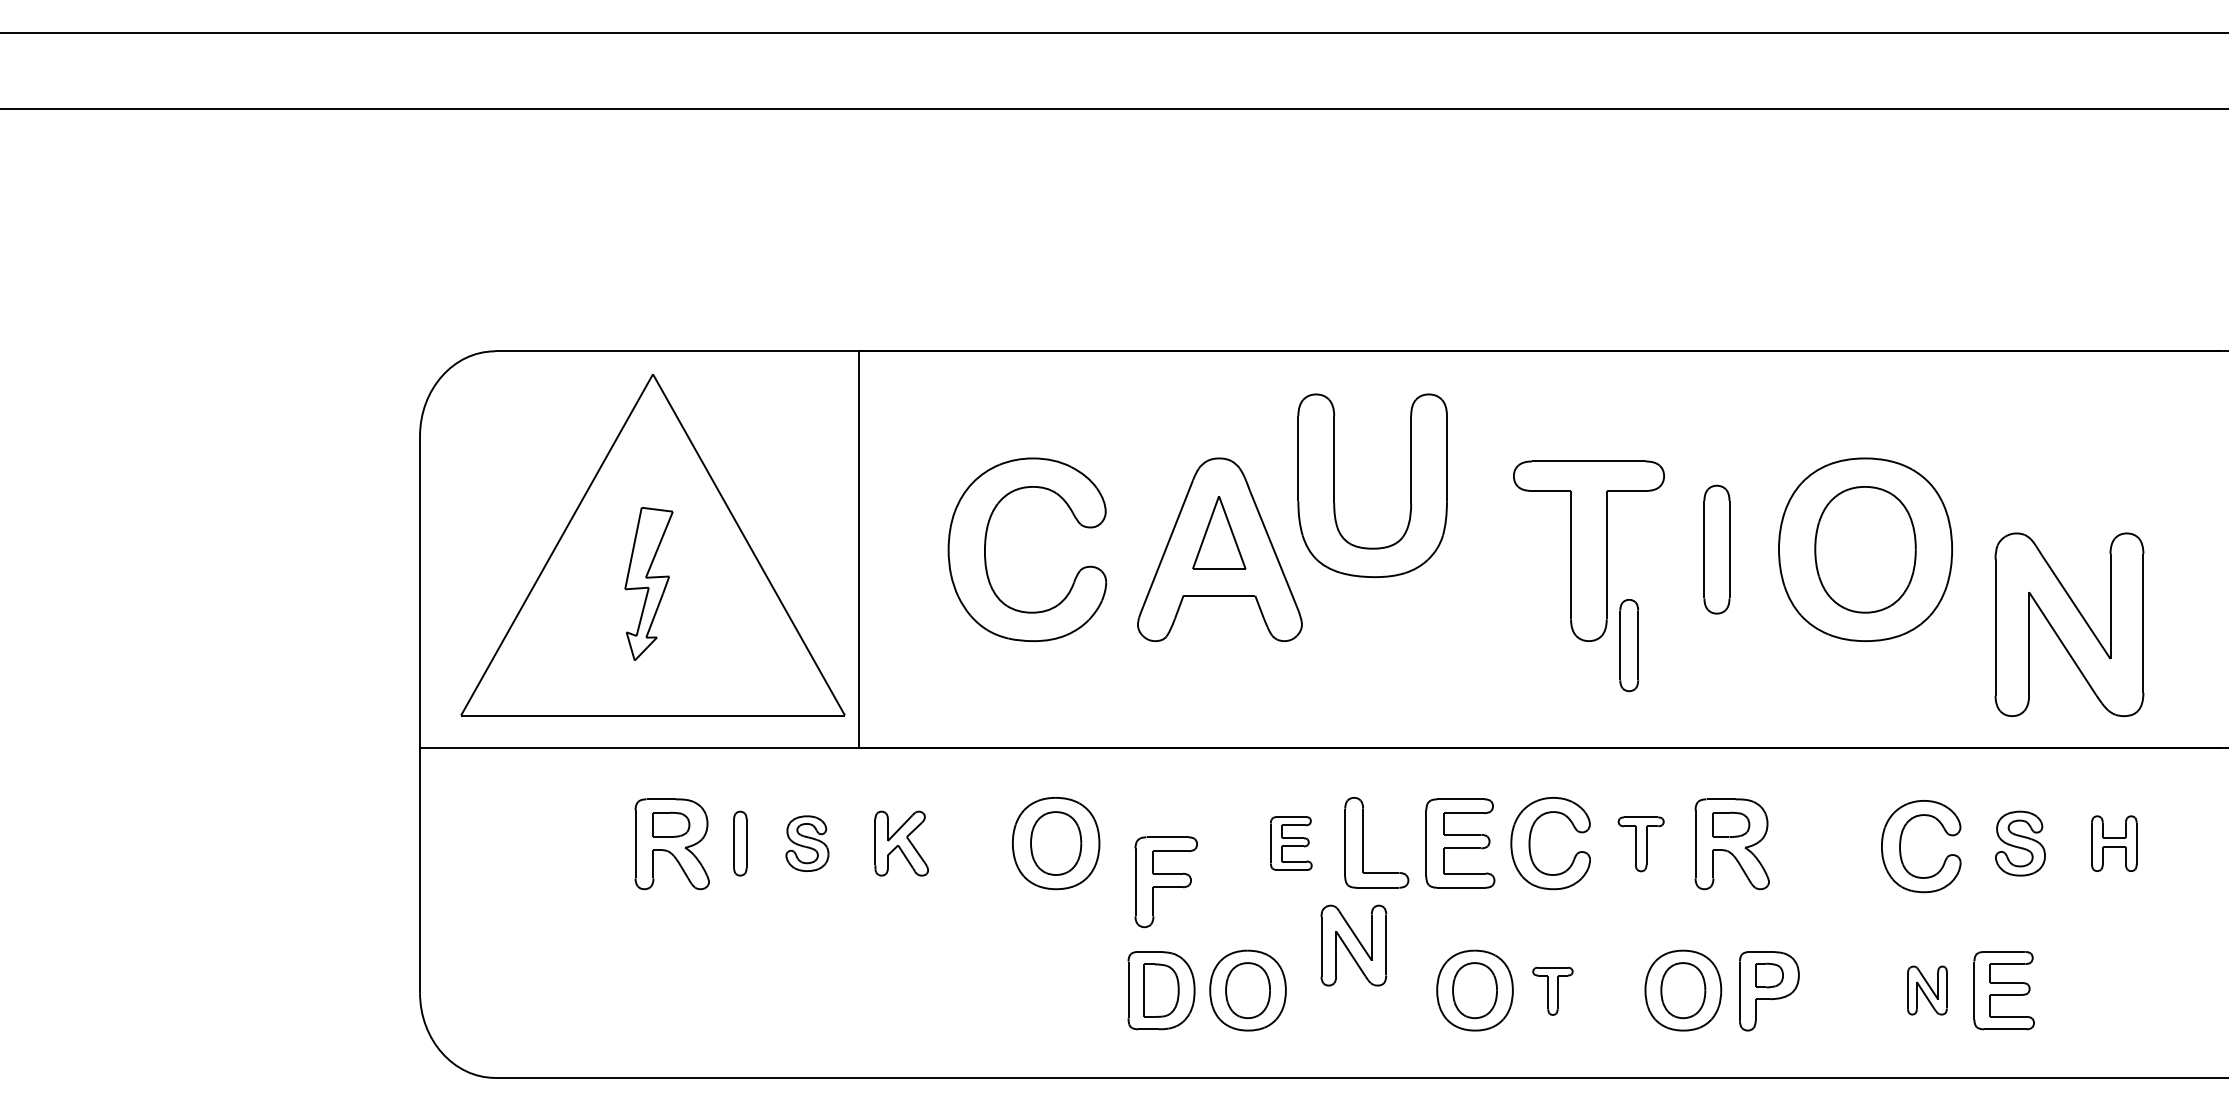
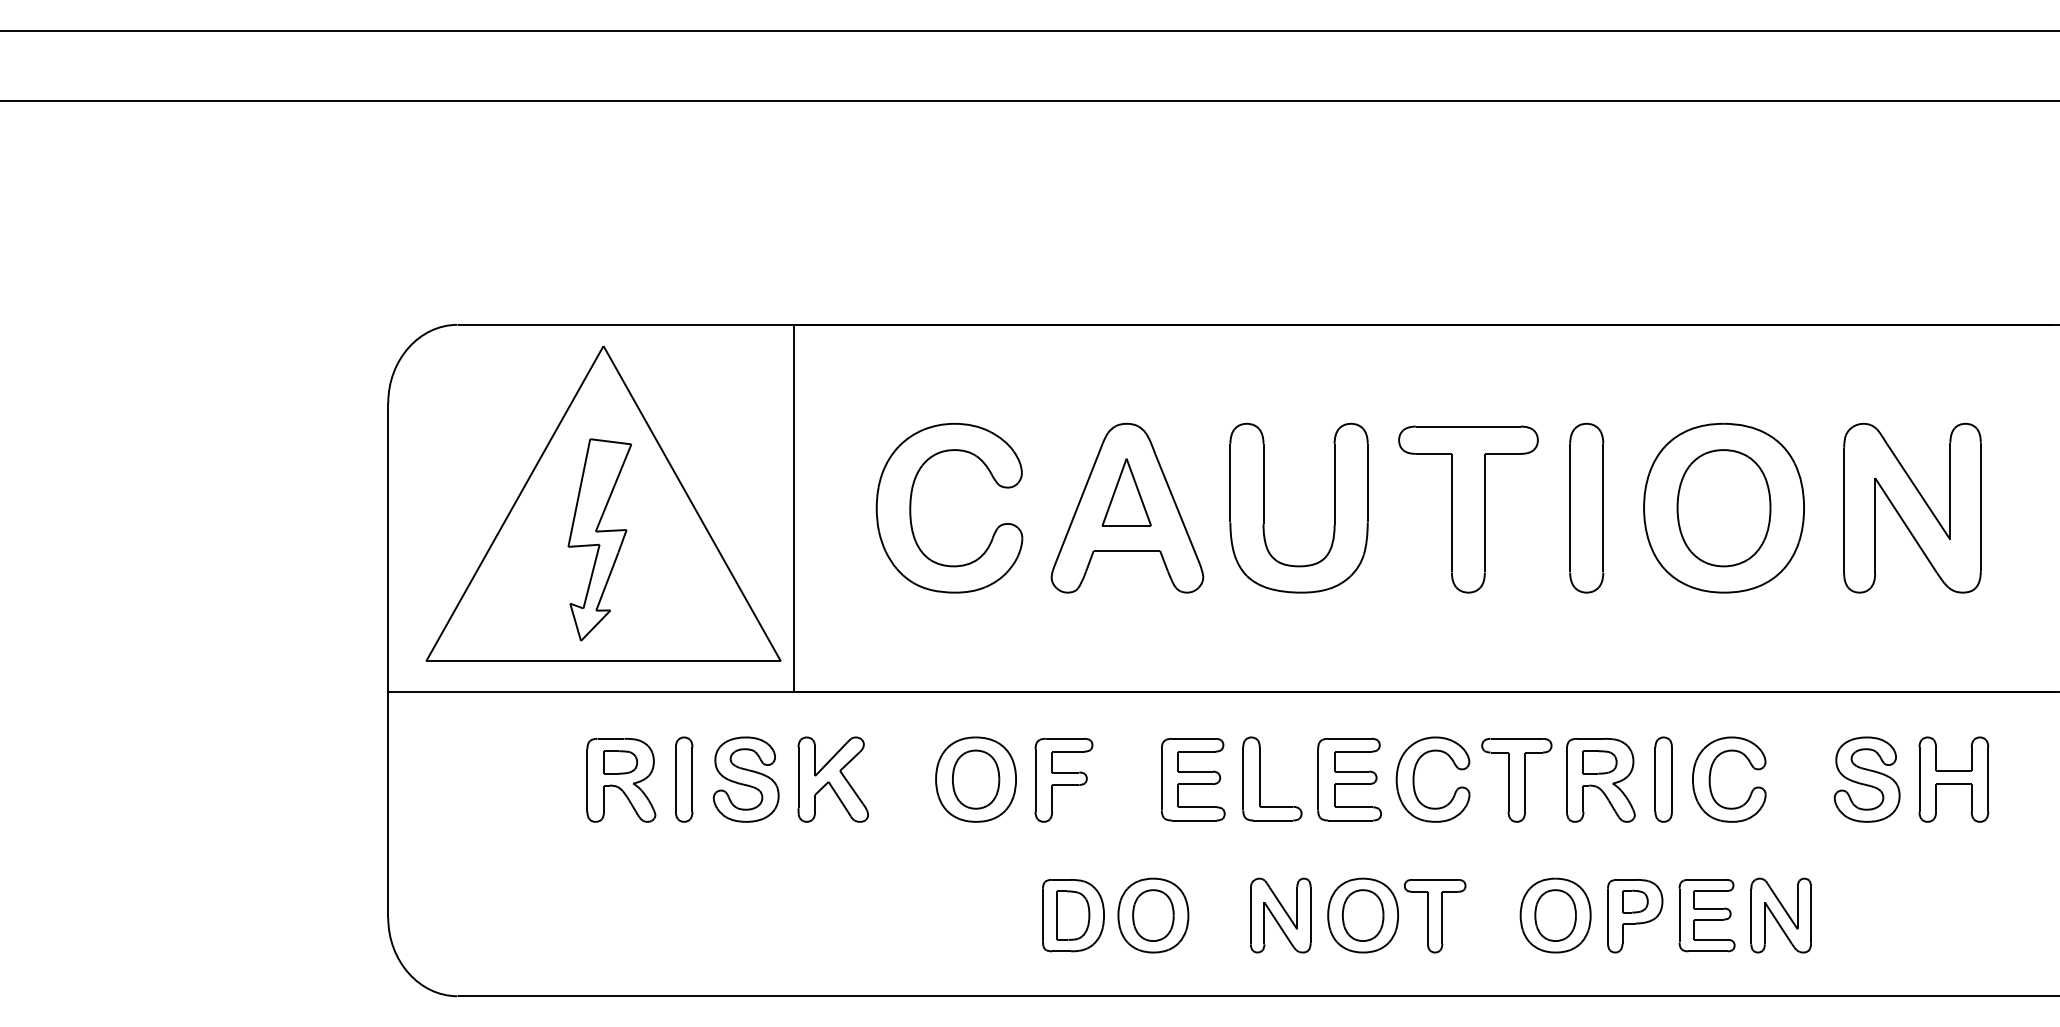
part: (1334, 485) -> (1263, 507), moved
part: (1716, 549) -> (1586, 507), size x1.43
part: (648, 583) -> (599, 539), size x1.43
part: (2069, 624) -> (1912, 507), moved
part: (1628, 645) -> (1663, 779), moved
part: (1901, 842) -> (1711, 775), moved
part: (740, 843) -> (684, 779), size x1.43
part: (807, 843) -> (746, 779), size x1.67
part: (901, 843) -> (833, 779), size x1.43
part: (1291, 843) -> (1193, 779), size x1.67
part: (2020, 843) -> (1867, 779), size x1.43
part: (2114, 843) -> (1954, 779), size x1.67
part: (1640, 844) -> (1516, 780), size x1.67
part: (1165, 882) -> (1063, 780), moved
part: (1353, 945) -> (1280, 915), moved
part: (1927, 990) -> (1781, 915), size x1.67
part: (2003, 990) -> (1706, 915), moved
part: (1552, 991) -> (1434, 916), size x1.67

